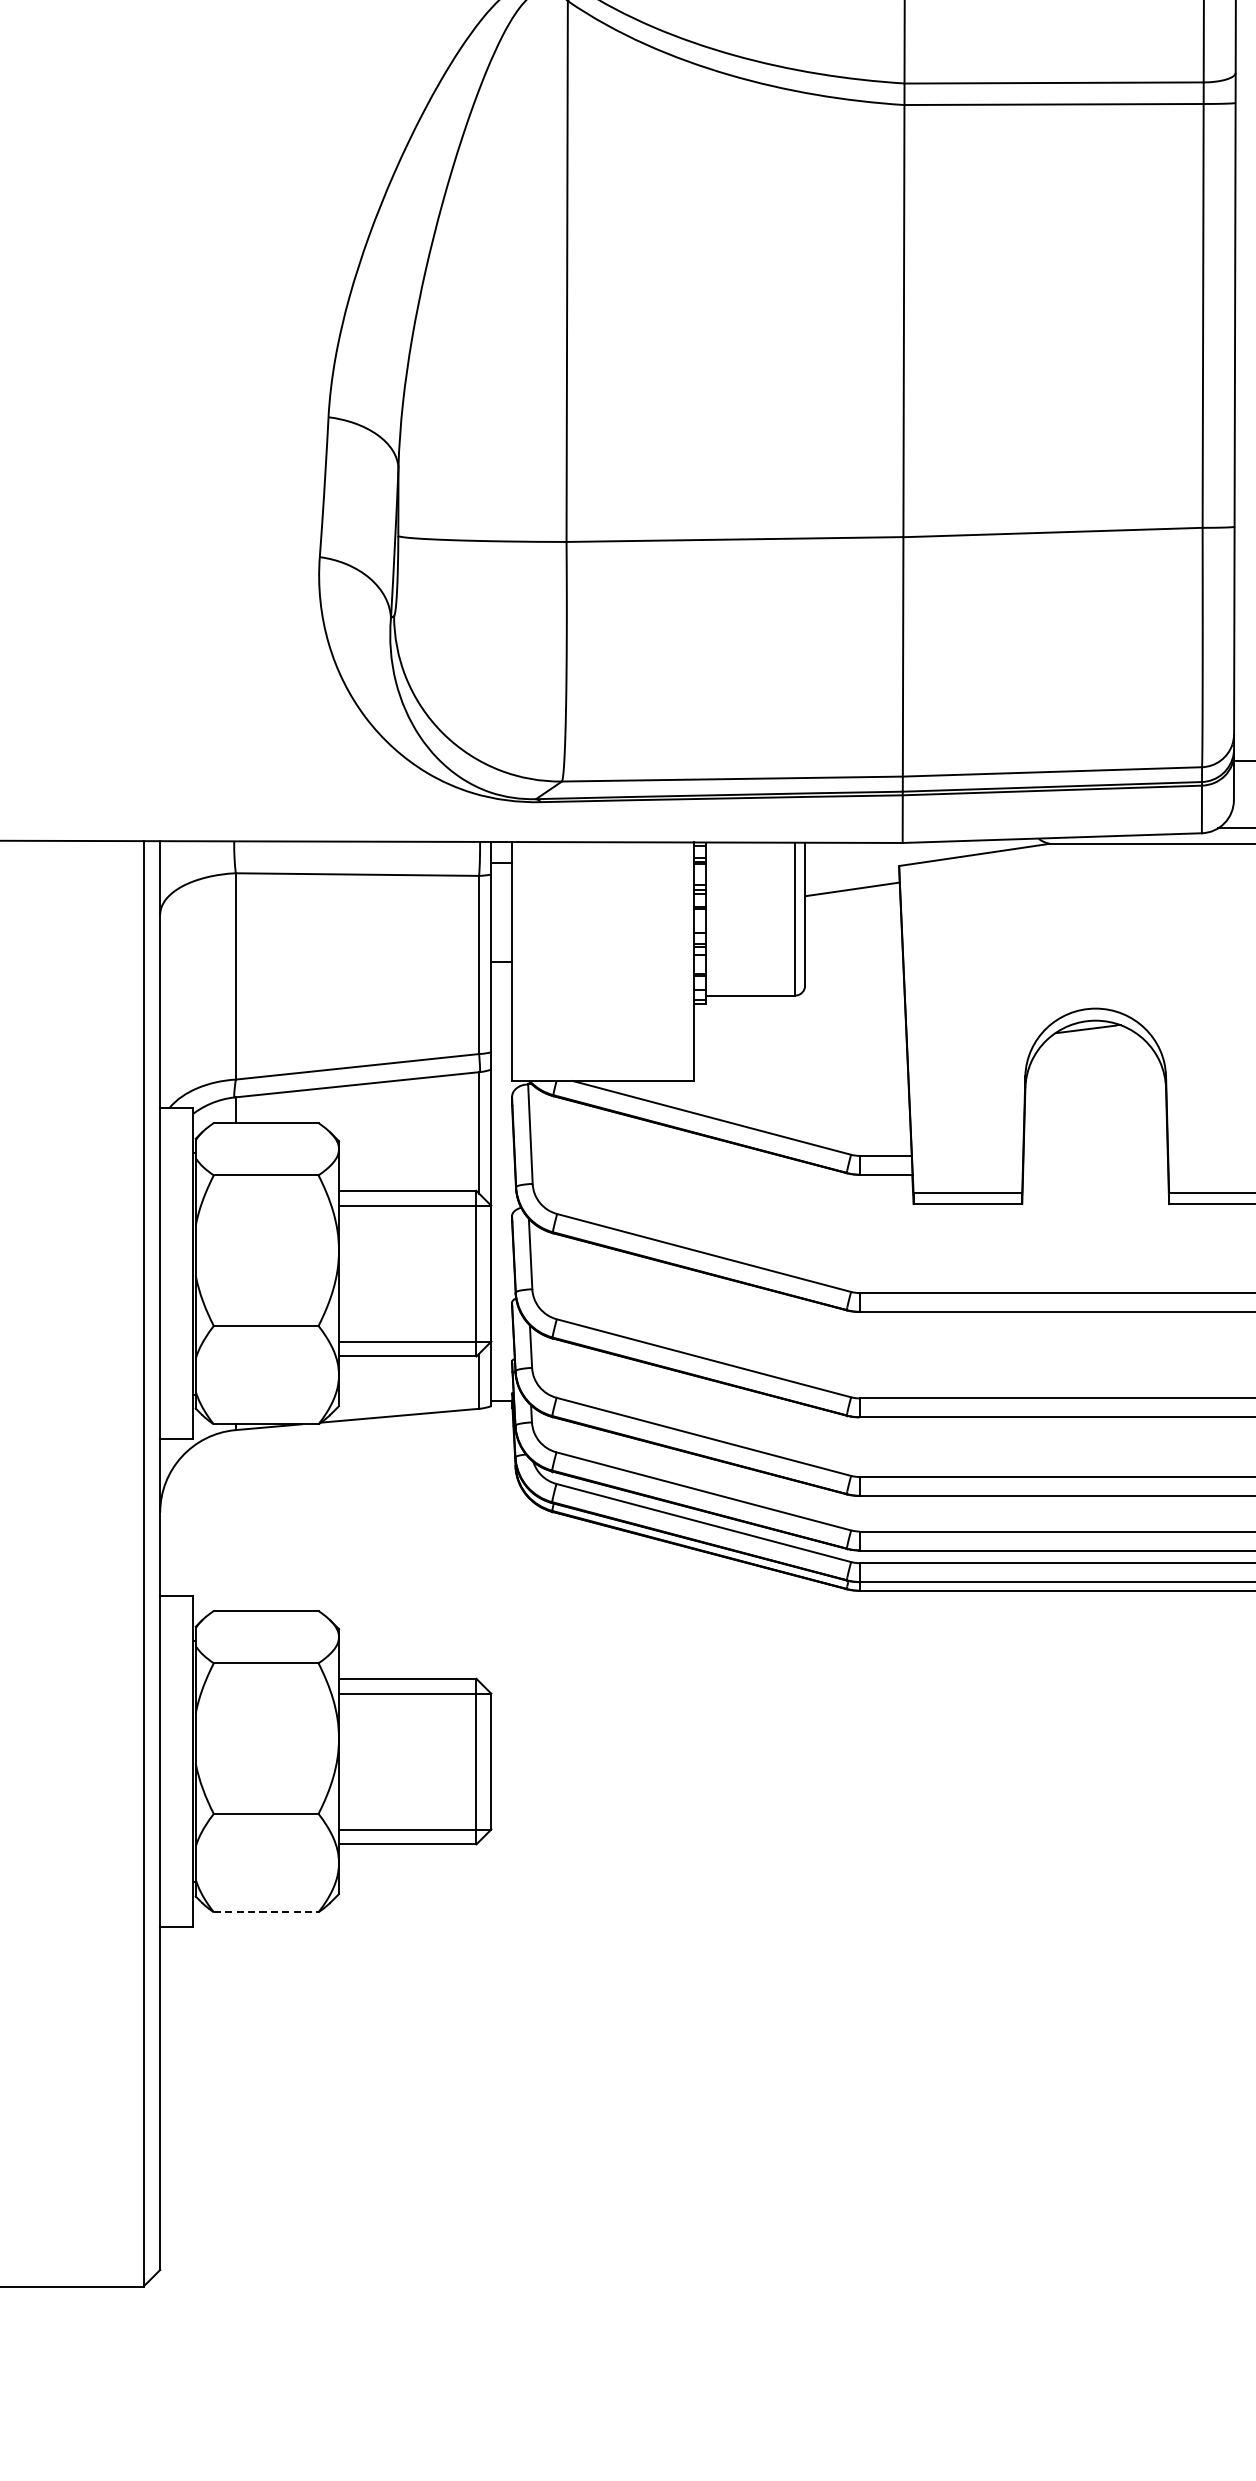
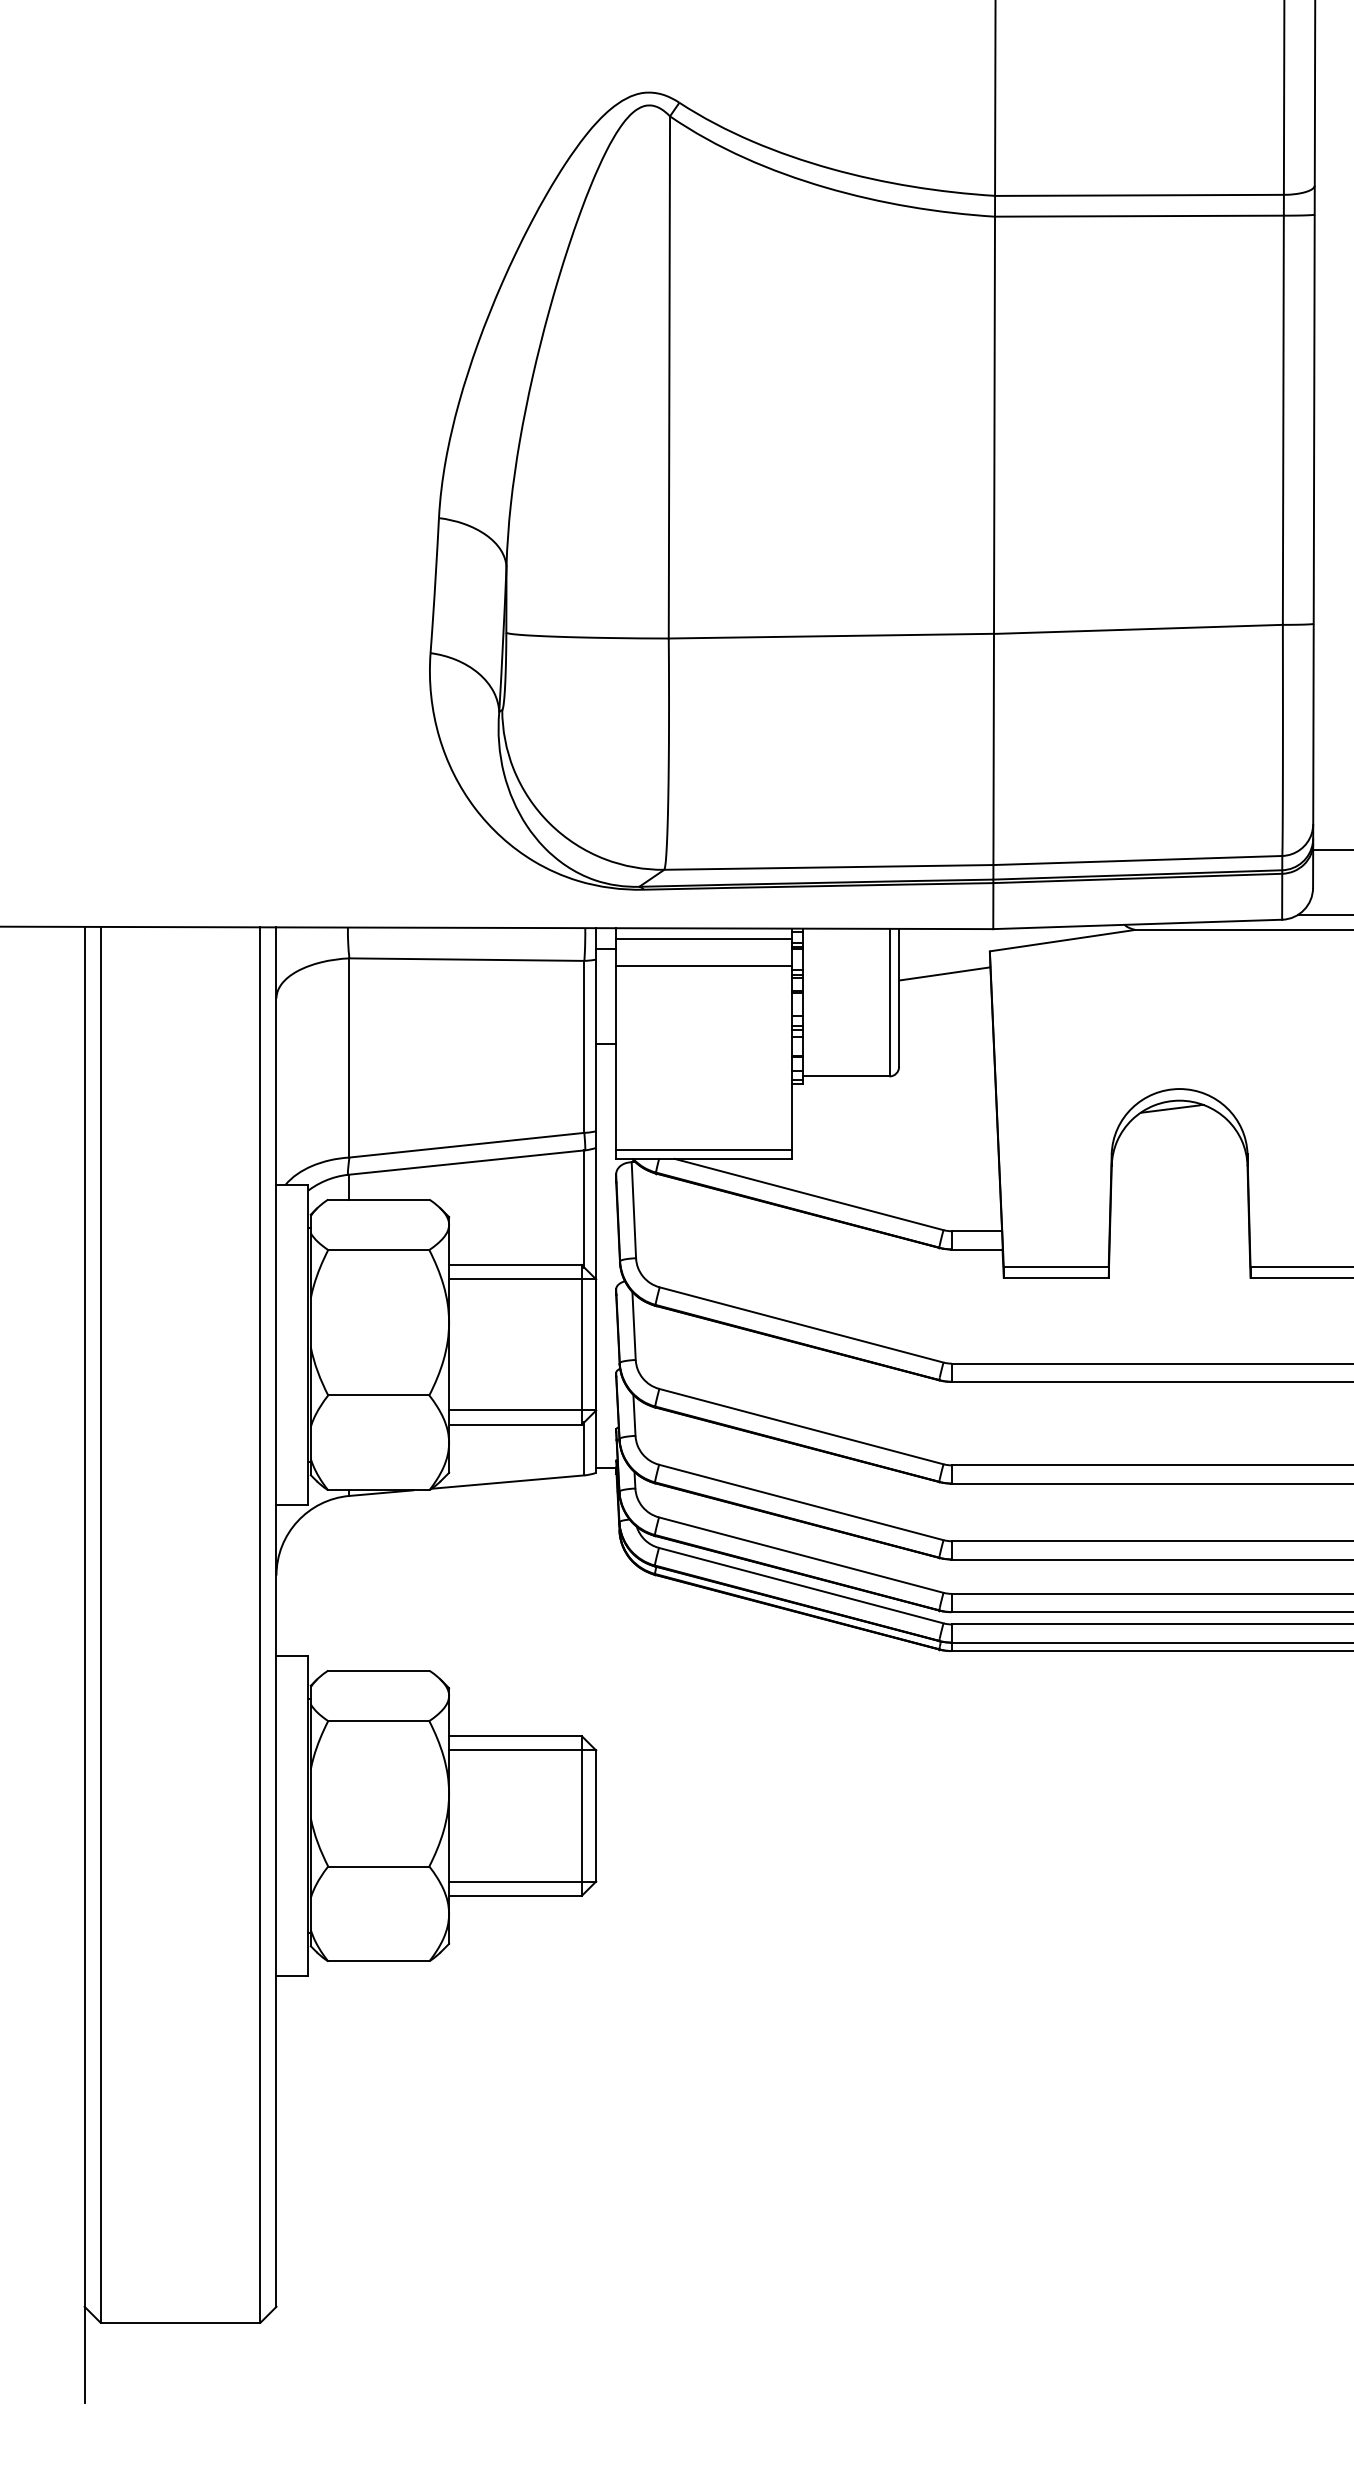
line: (602, 852) -> (703, 938), added
line: (602, 881) -> (703, 966), added
line: (602, 1072) -> (703, 1150), added
line: (265, 1912) -> (378, 1961), dashed -> solid

